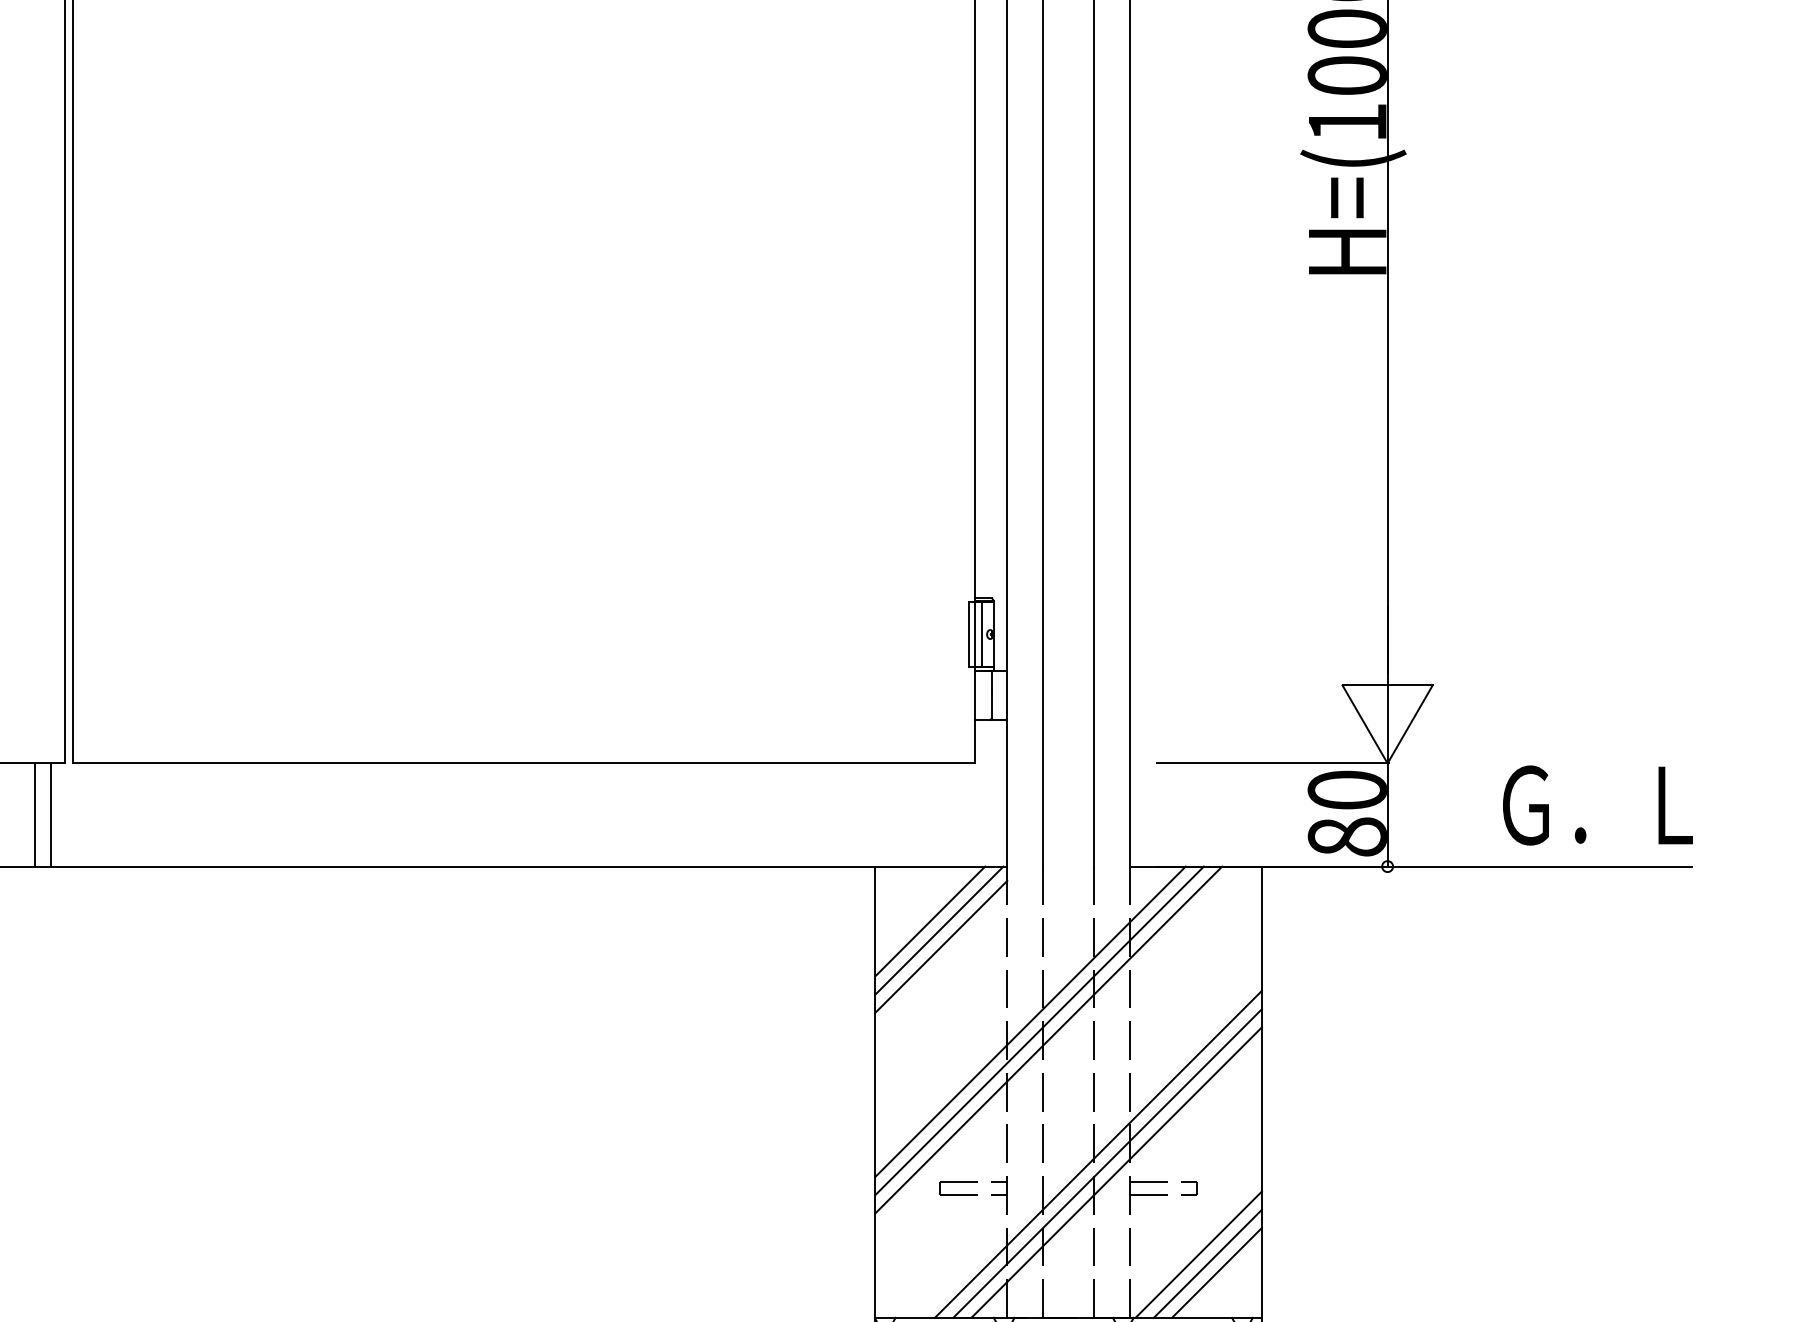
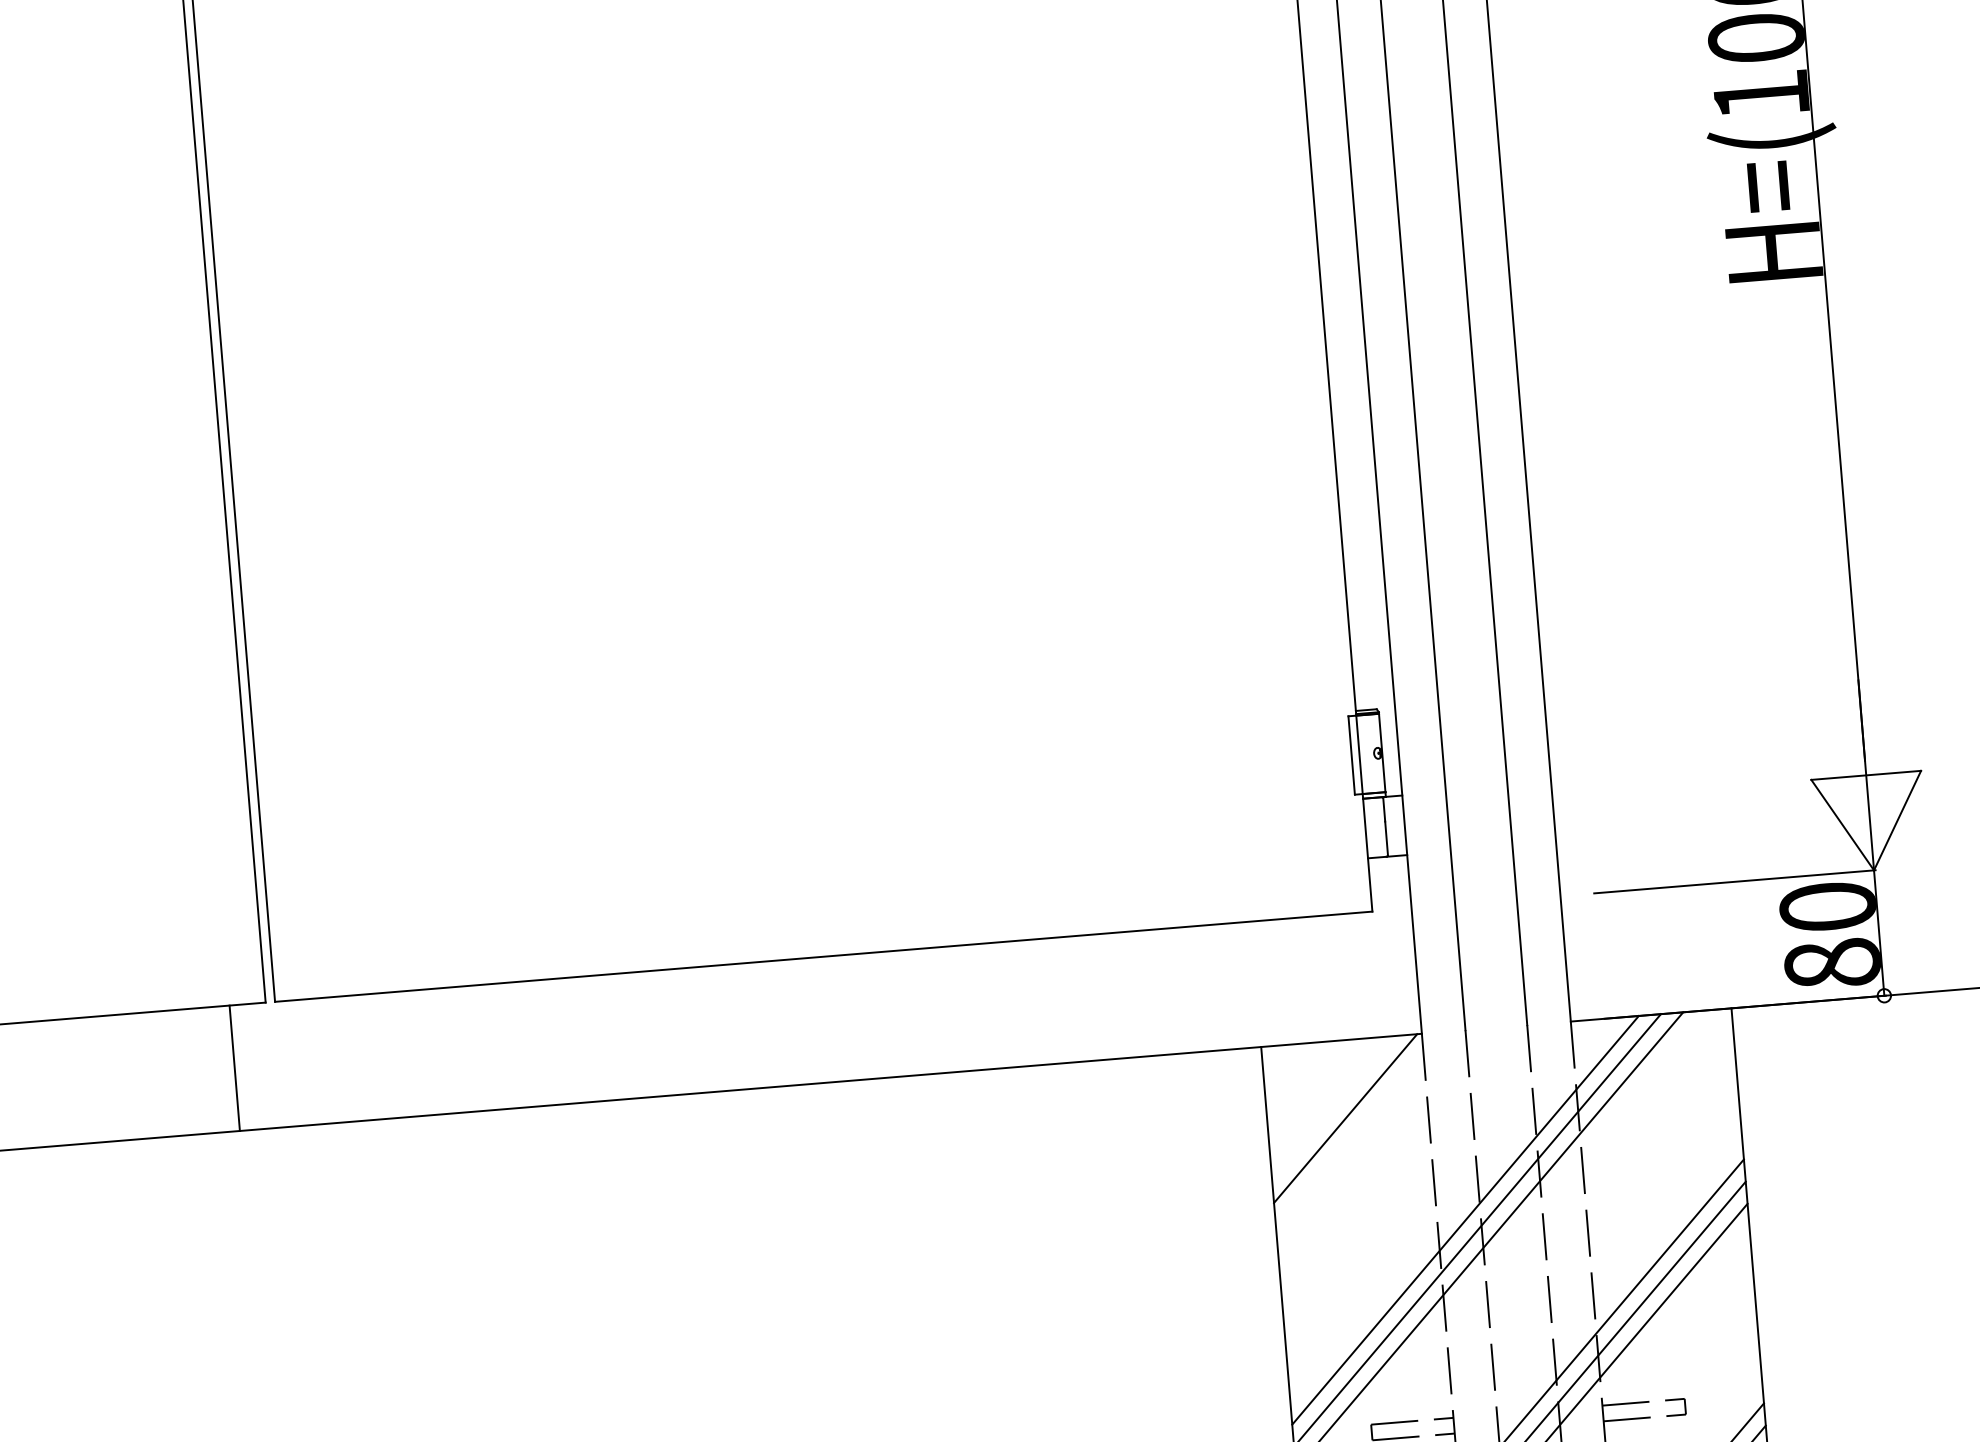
line: (981, 634) -> (1367, 754), removed
line: (50, 814) -> (253, 1066), removed
line: (930, 921) -> (1334, 1108), removed
line: (941, 946) -> (1349, 1137), removed

